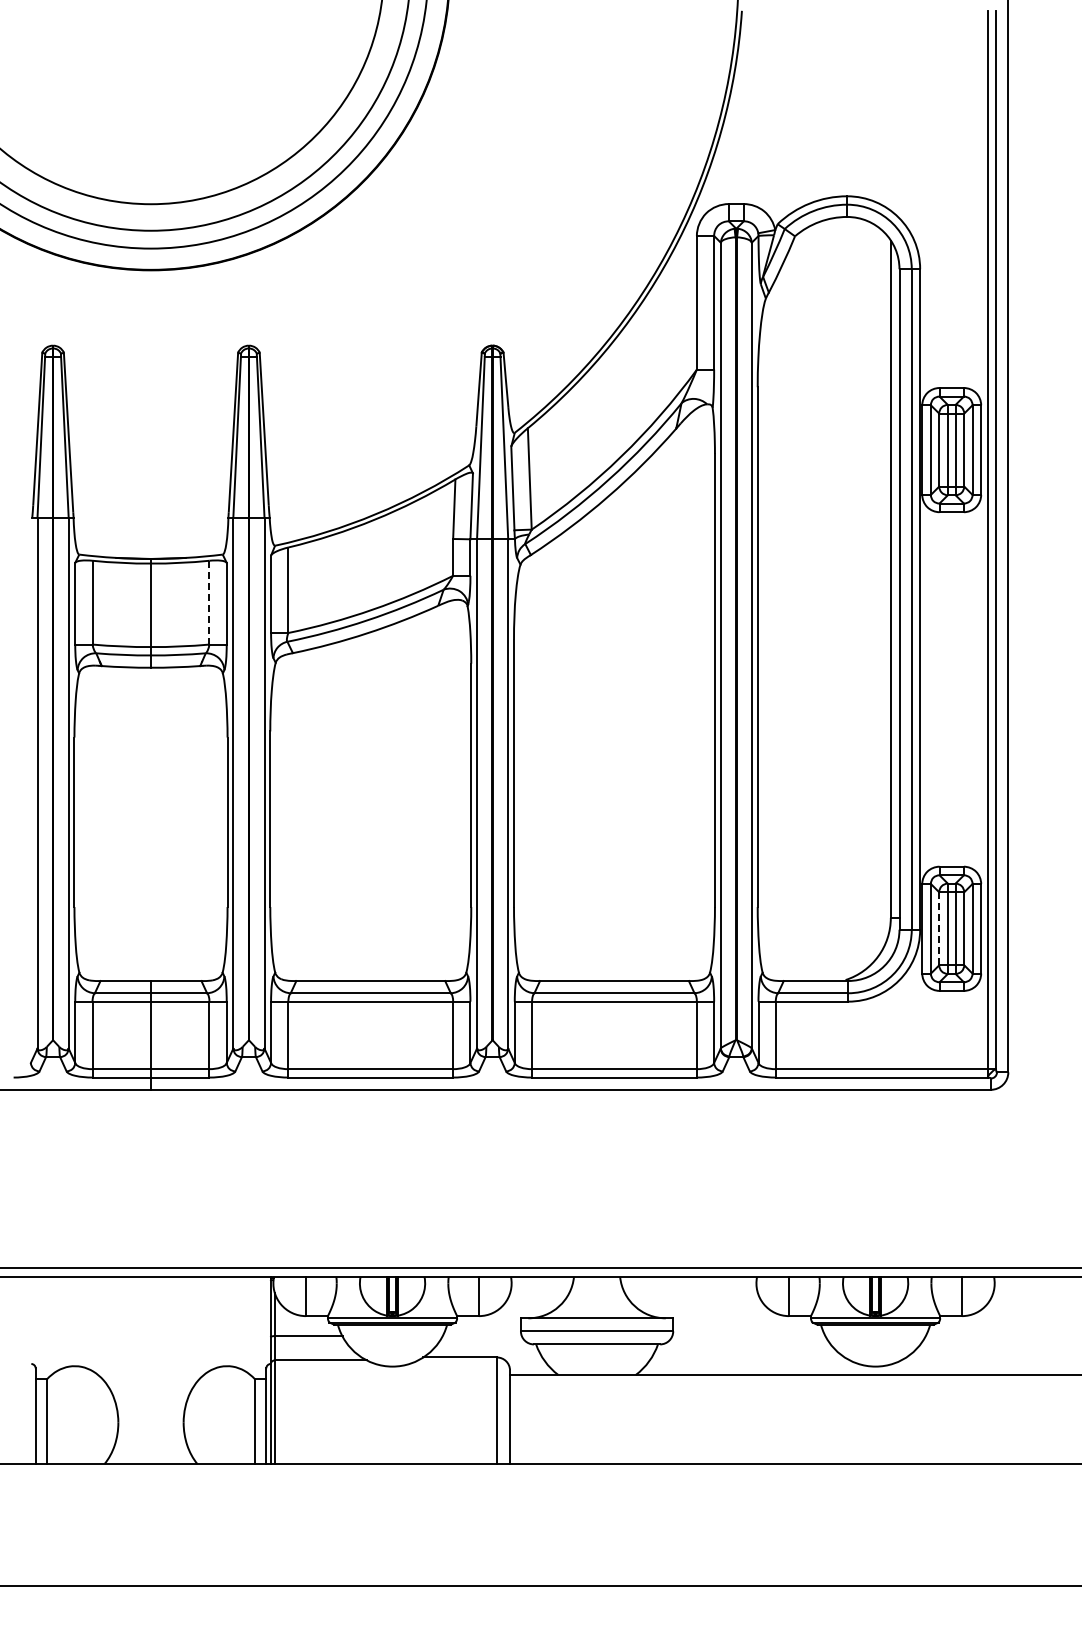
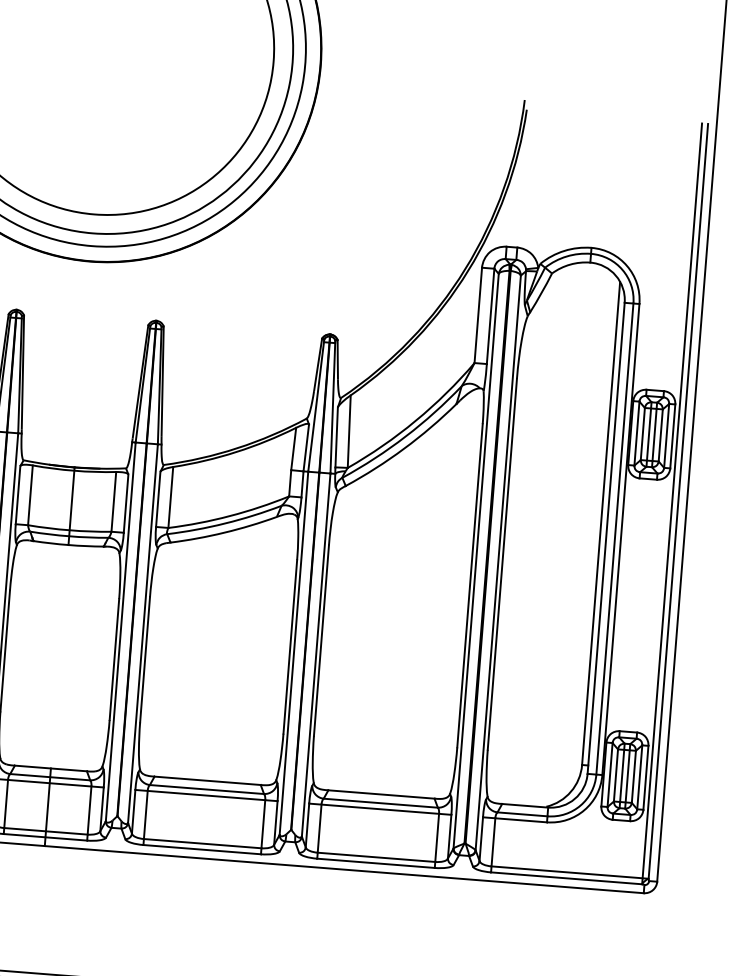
line: (209, 602) -> (113, 501), dashed -> solid
line: (939, 928) -> (616, 775), dashed -> solid

